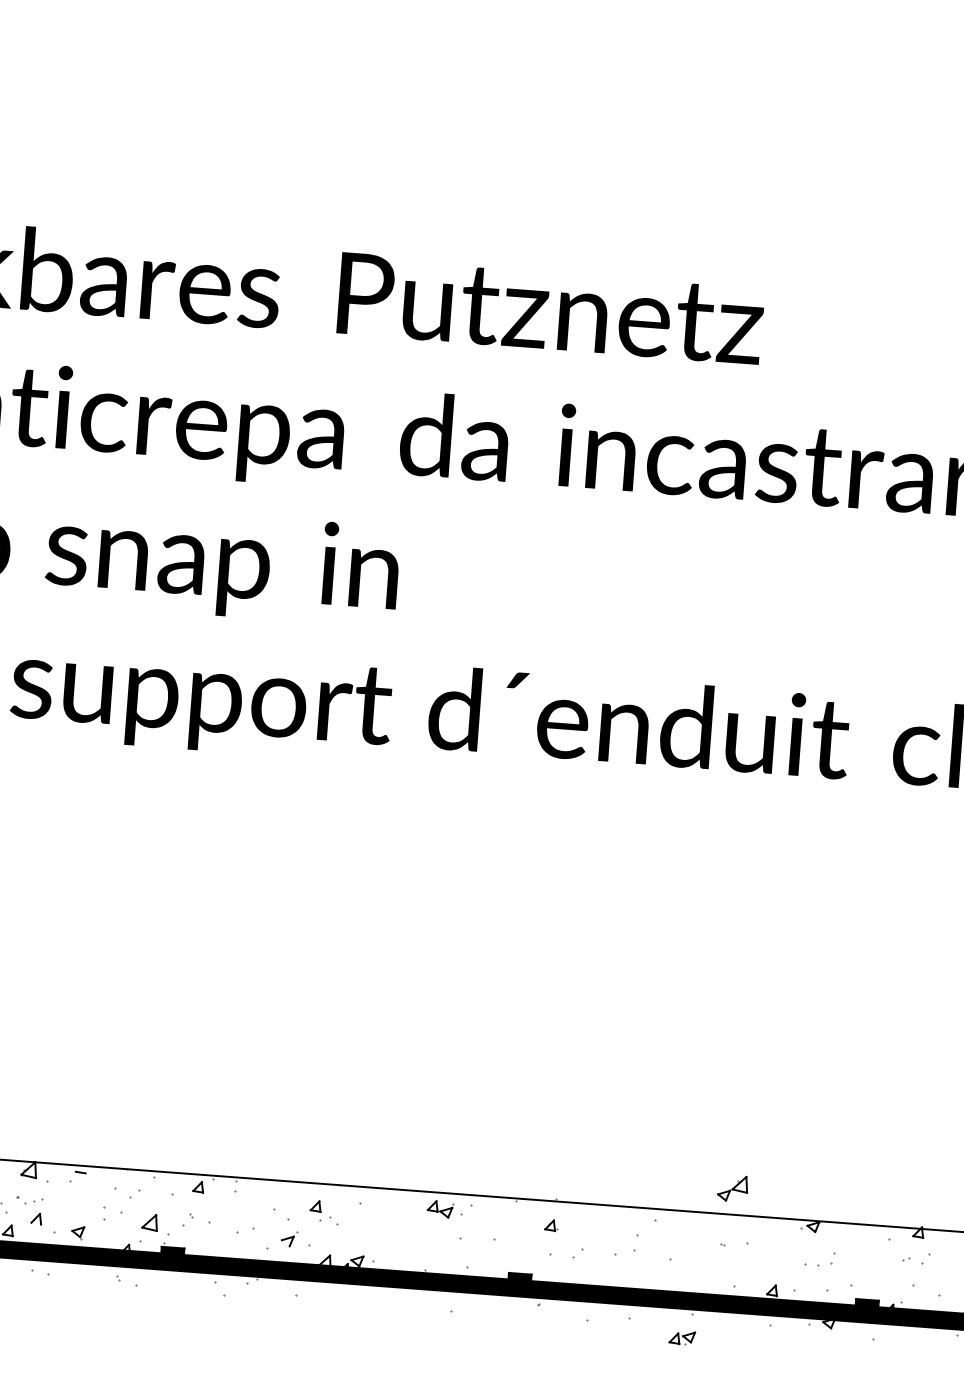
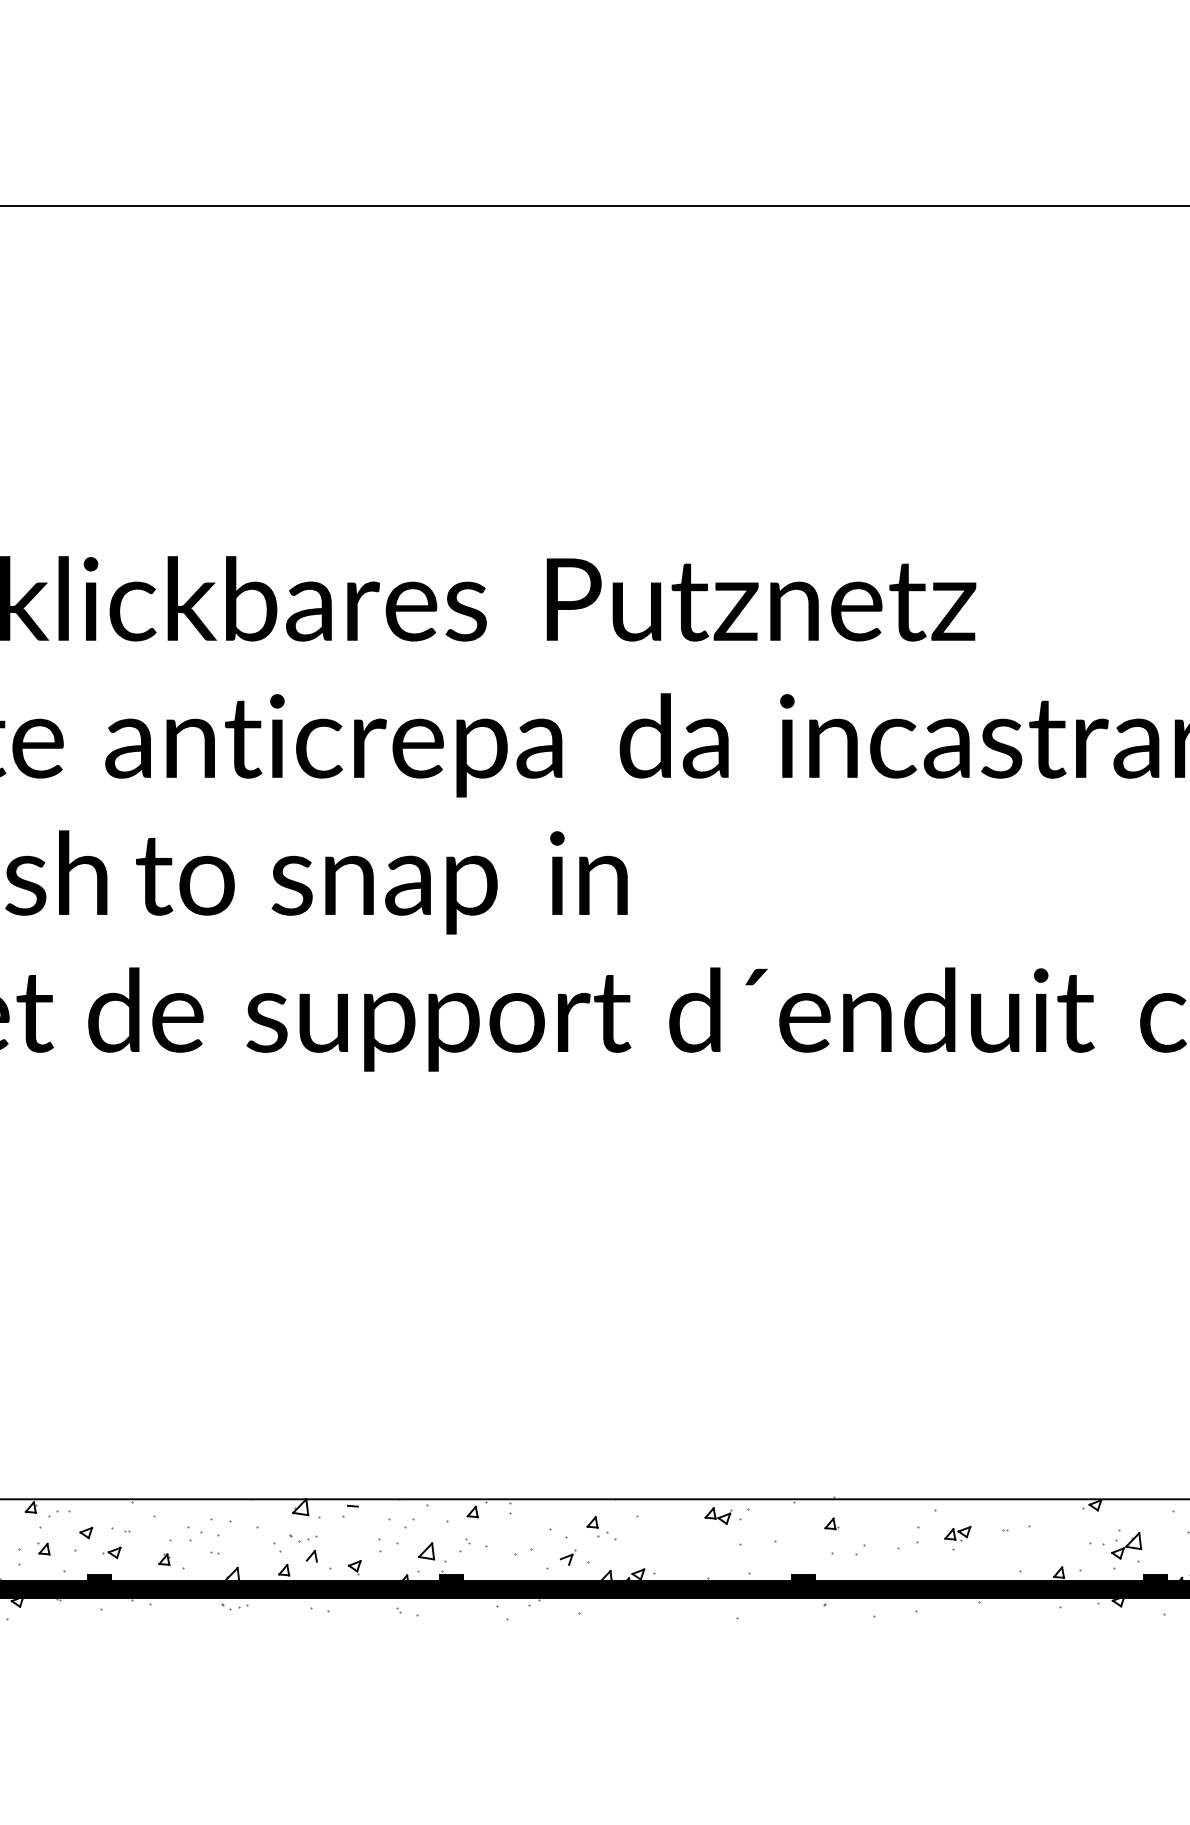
part: (732, 1188) -> (1126, 1545), moved
part: (681, 1338) -> (957, 1533), moved

